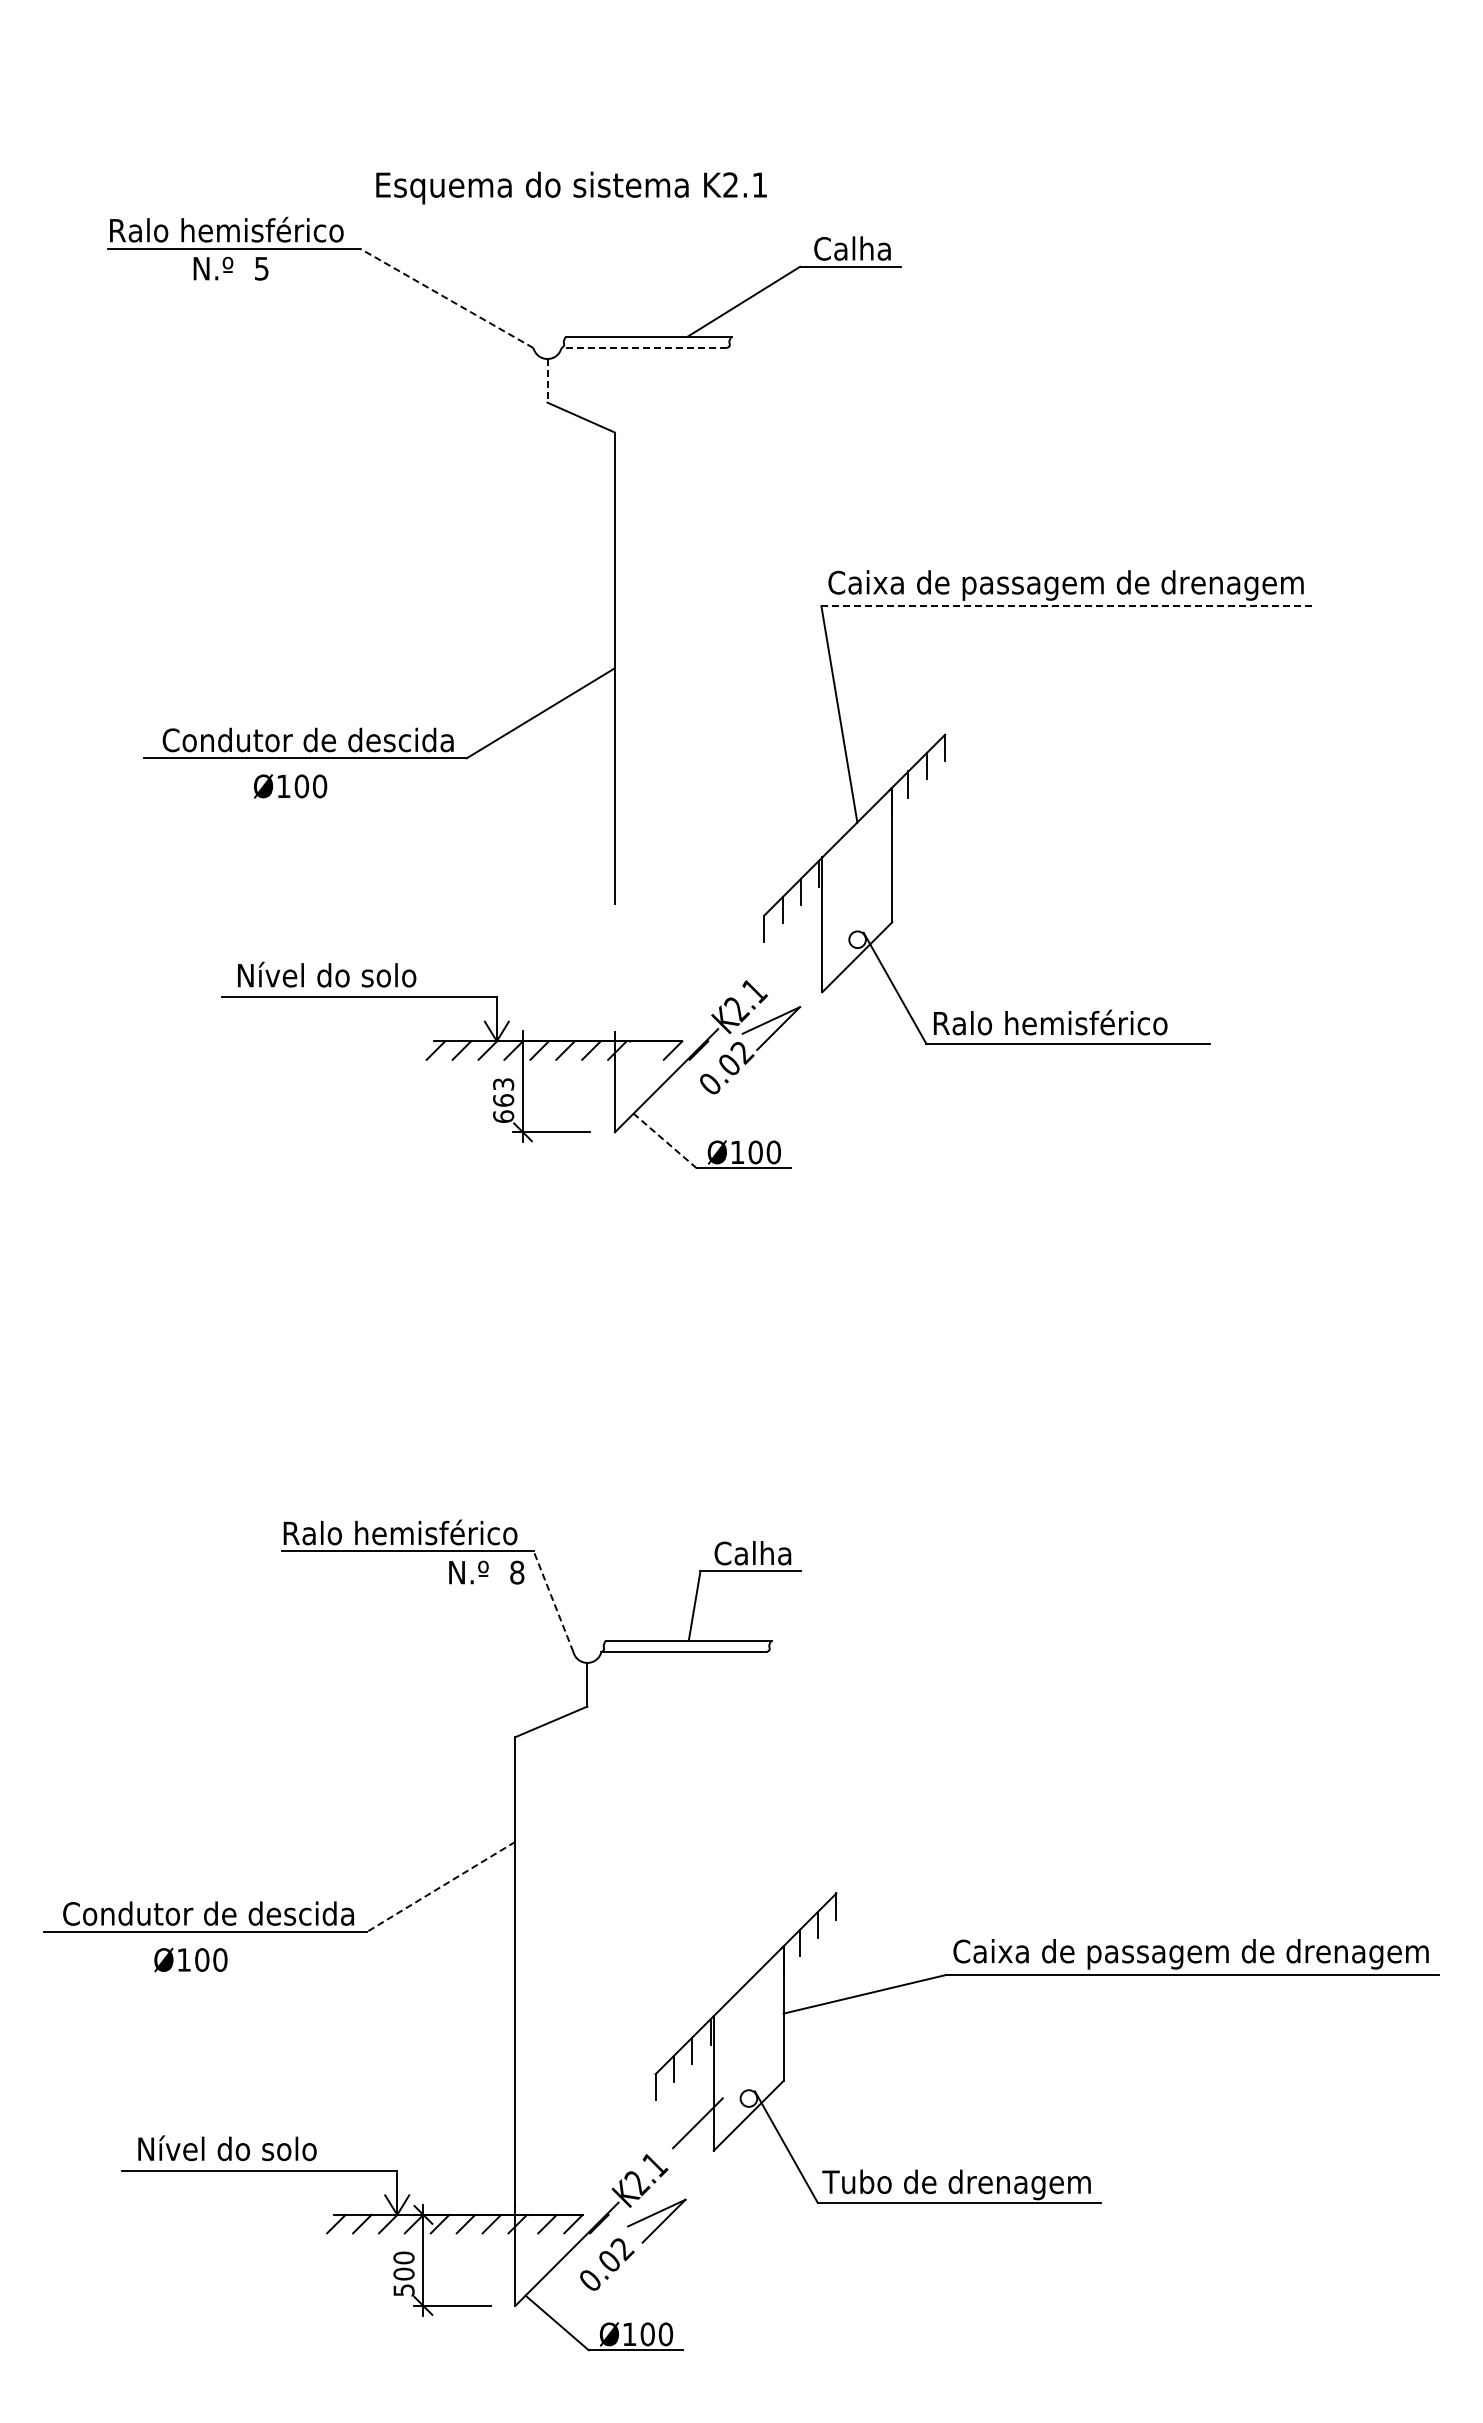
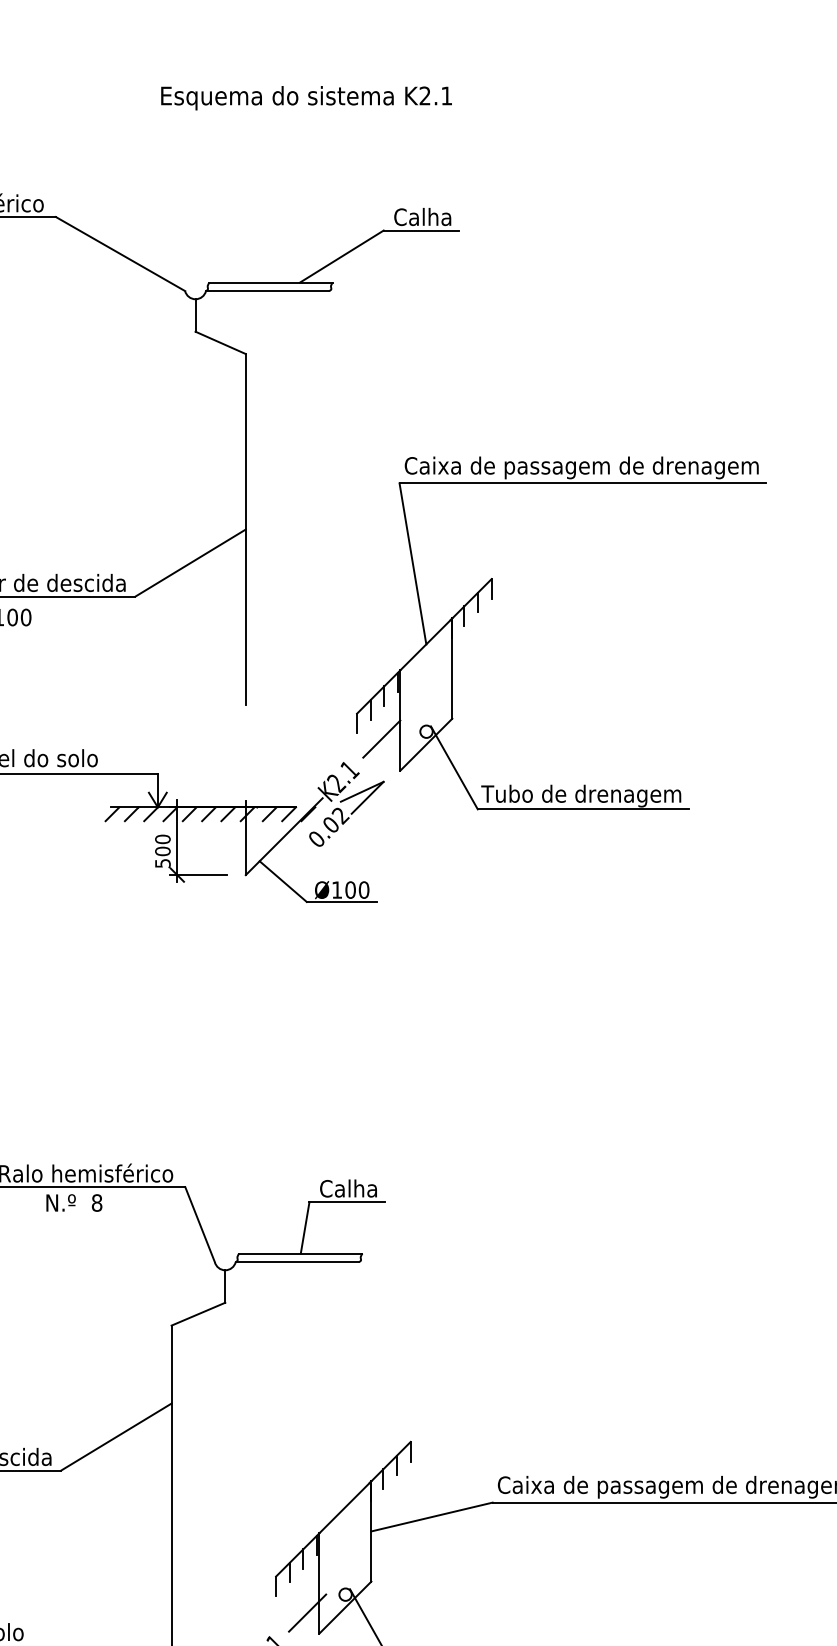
text: (571, 187) -> (306, 97), moved
line: (446, 298) -> (120, 254), dashed -> solid
line: (644, 348) -> (267, 291), dashed -> solid
line: (547, 380) -> (195, 315), dashed -> solid
line: (1068, 606) -> (583, 483), dashed -> solid
line: (797, 949) -> (381, 738), added
text: (1065, 1025) -> (581, 795), Ralo hemisférico -> Tubo de drenagem
line: (646, 1050) -> (269, 814), added
text: (503, 1100) -> (162, 851), 663 -> 500
line: (665, 1141) -> (283, 881), dashed -> solid
text: (486, 1572) -> (74, 1202), moved
line: (553, 1601) -> (200, 1224), dashed -> solid
line: (441, 1886) -> (116, 1436), dashed -> solid

